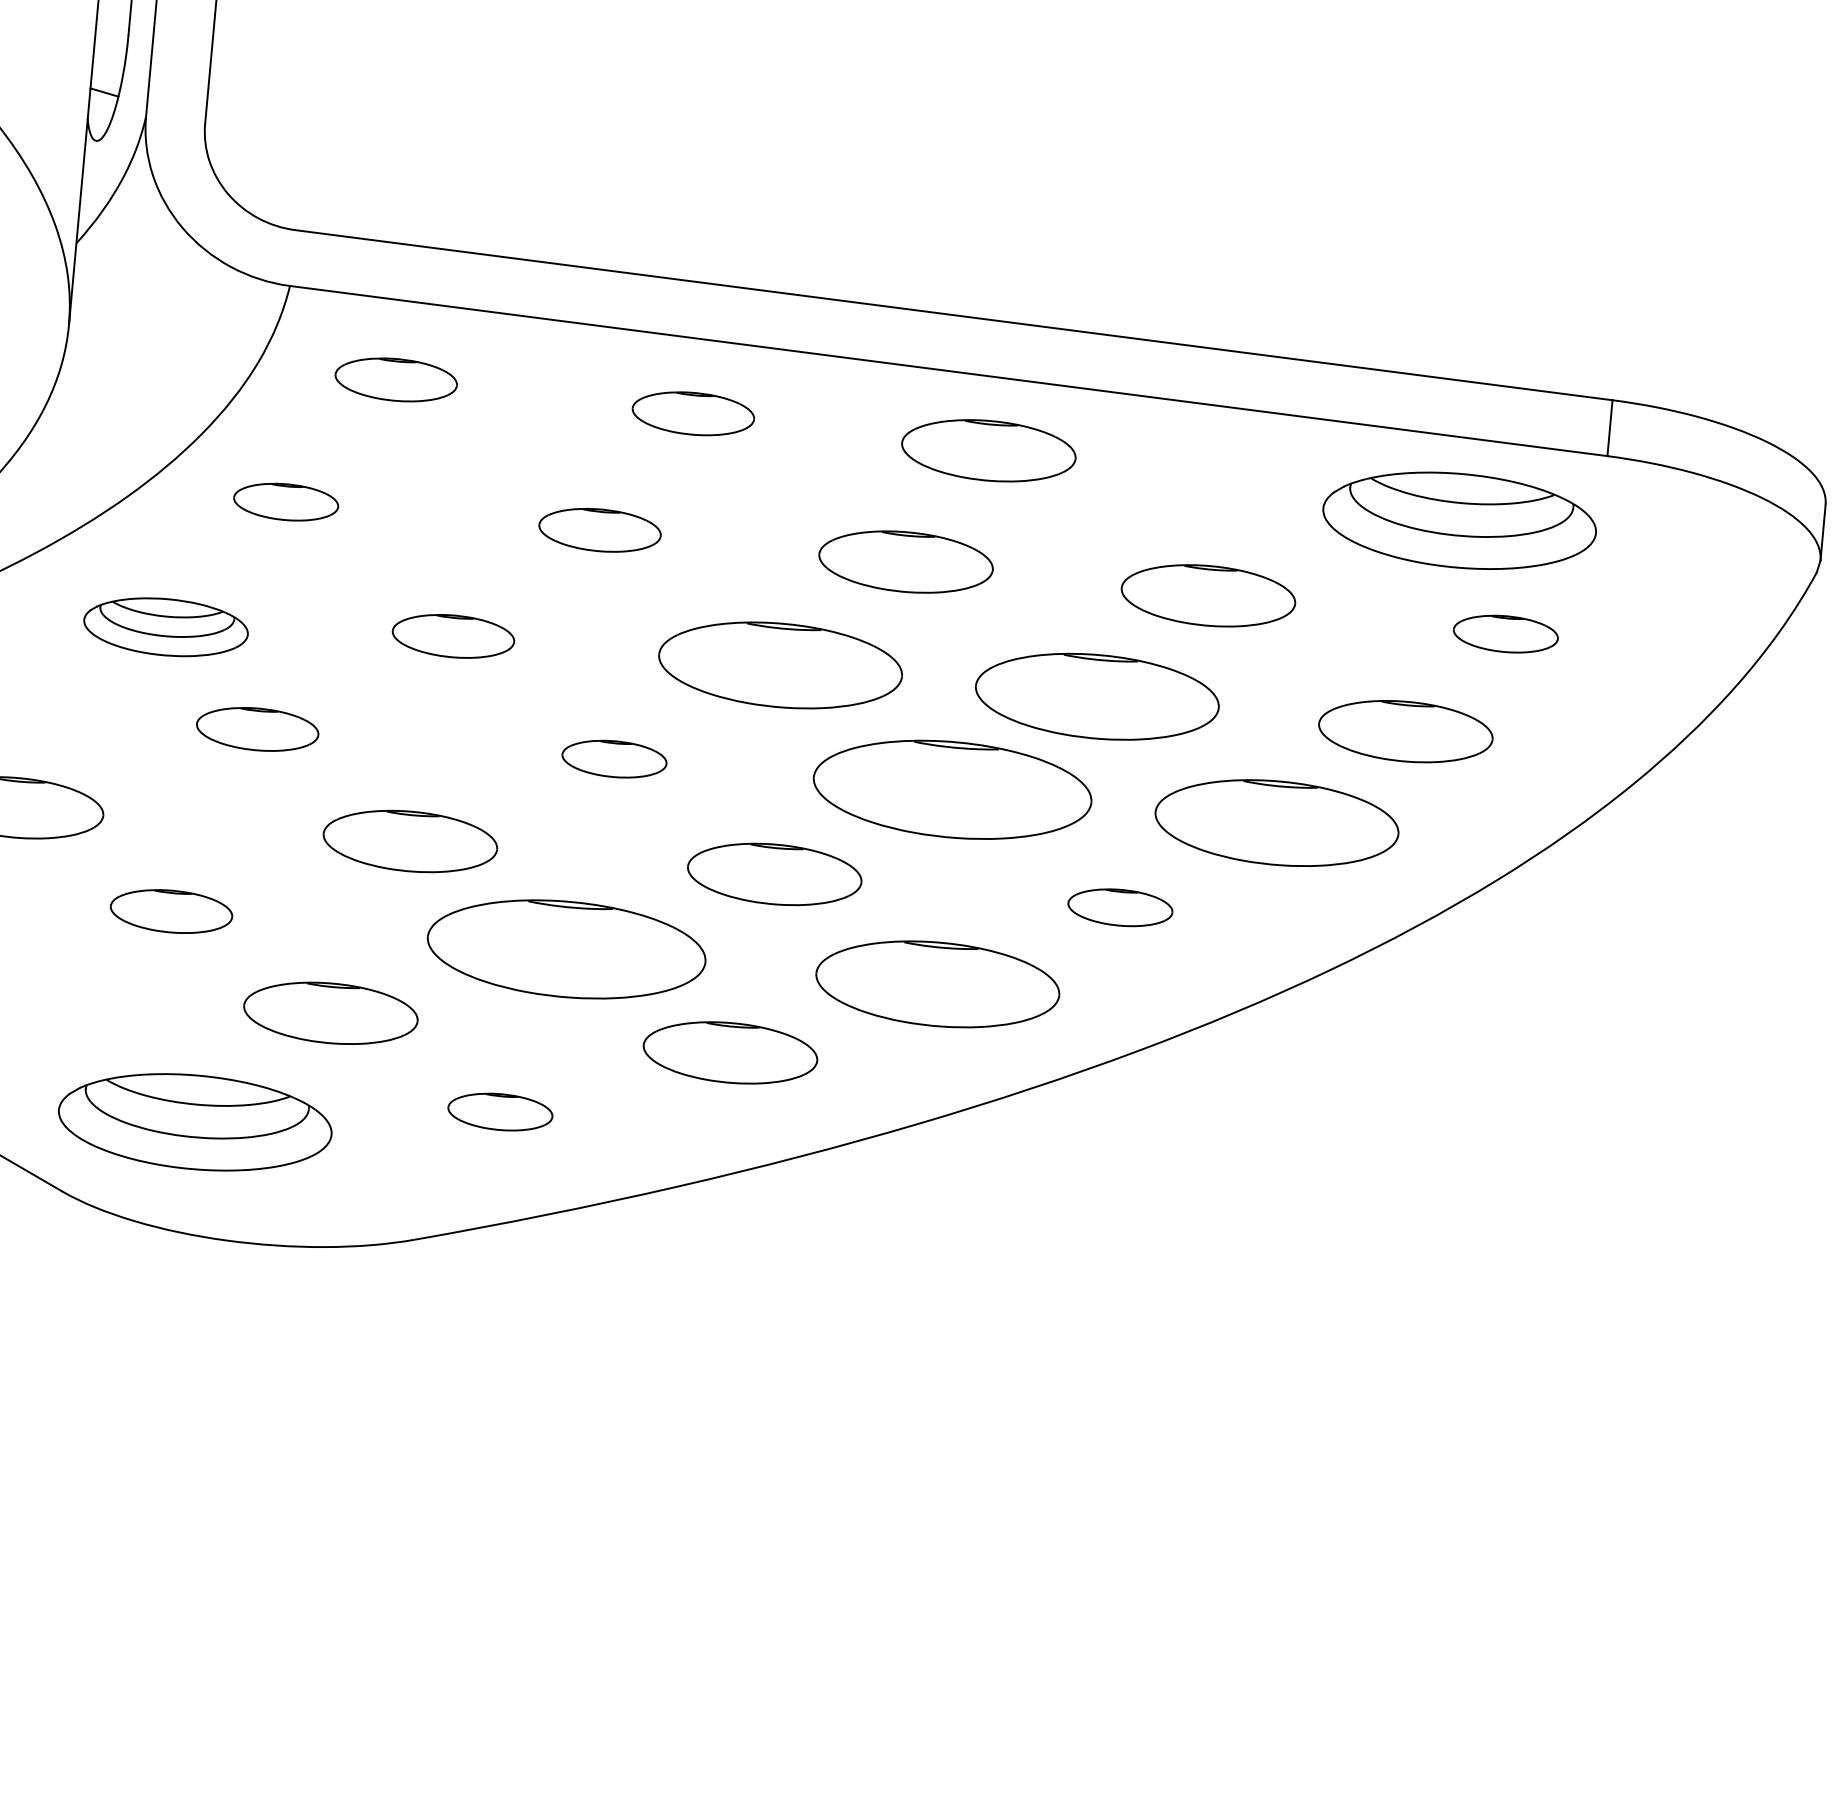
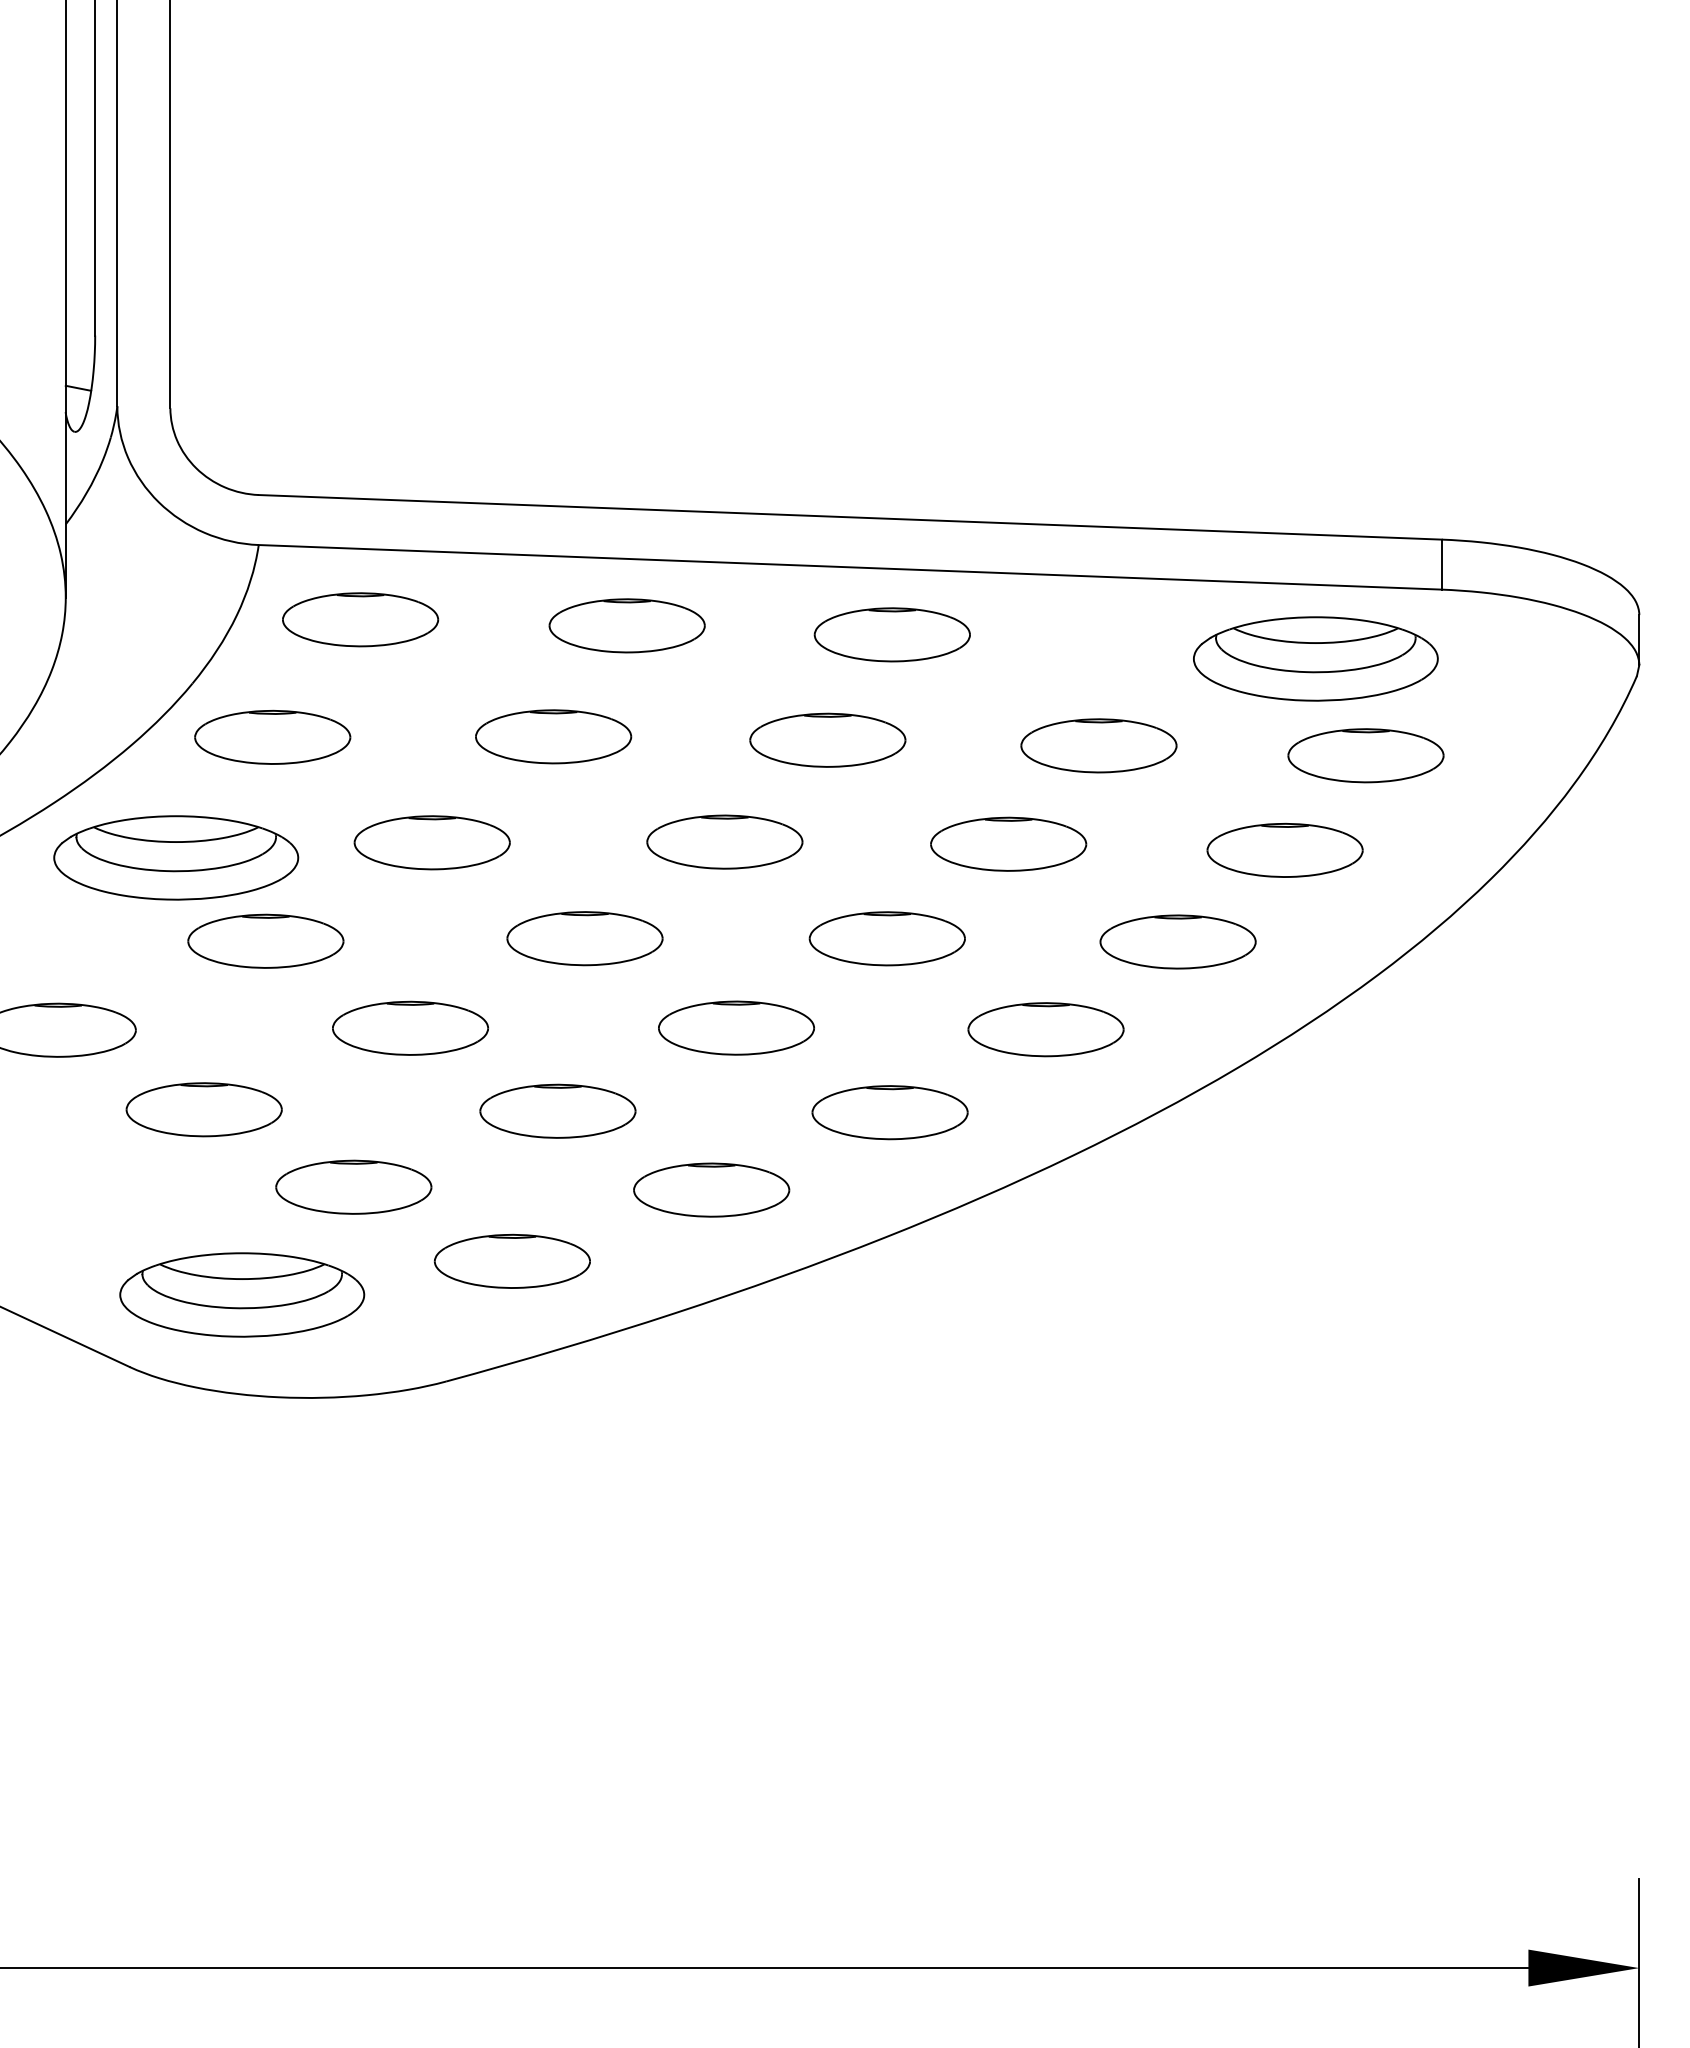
part: (396, 379) -> (360, 619), size x1.43
part: (692, 413) -> (626, 625), size x1.43
part: (285, 501) -> (272, 736), size x1.67
part: (599, 529) -> (553, 736), size x1.43
part: (166, 626) -> (176, 857), size x1.67
part: (1505, 633) -> (1365, 755), size x1.67
part: (452, 635) -> (431, 842), size x1.43
part: (780, 664) -> (724, 841), size x0.71
part: (1097, 695) -> (1008, 843), size x0.71
part: (257, 728) -> (265, 940), size x1.43
part: (613, 758) -> (584, 938), size x1.67
part: (951, 789) -> (886, 938), size x0.62
part: (1276, 822) -> (1177, 941), size x0.71
part: (1119, 907) -> (1045, 1029), size x1.67
part: (170, 911) -> (203, 1109), size x1.43
part: (566, 948) -> (557, 1110), size x0.62
part: (937, 984) -> (889, 1112), size x0.71
part: (499, 1111) -> (511, 1260), size x1.67

